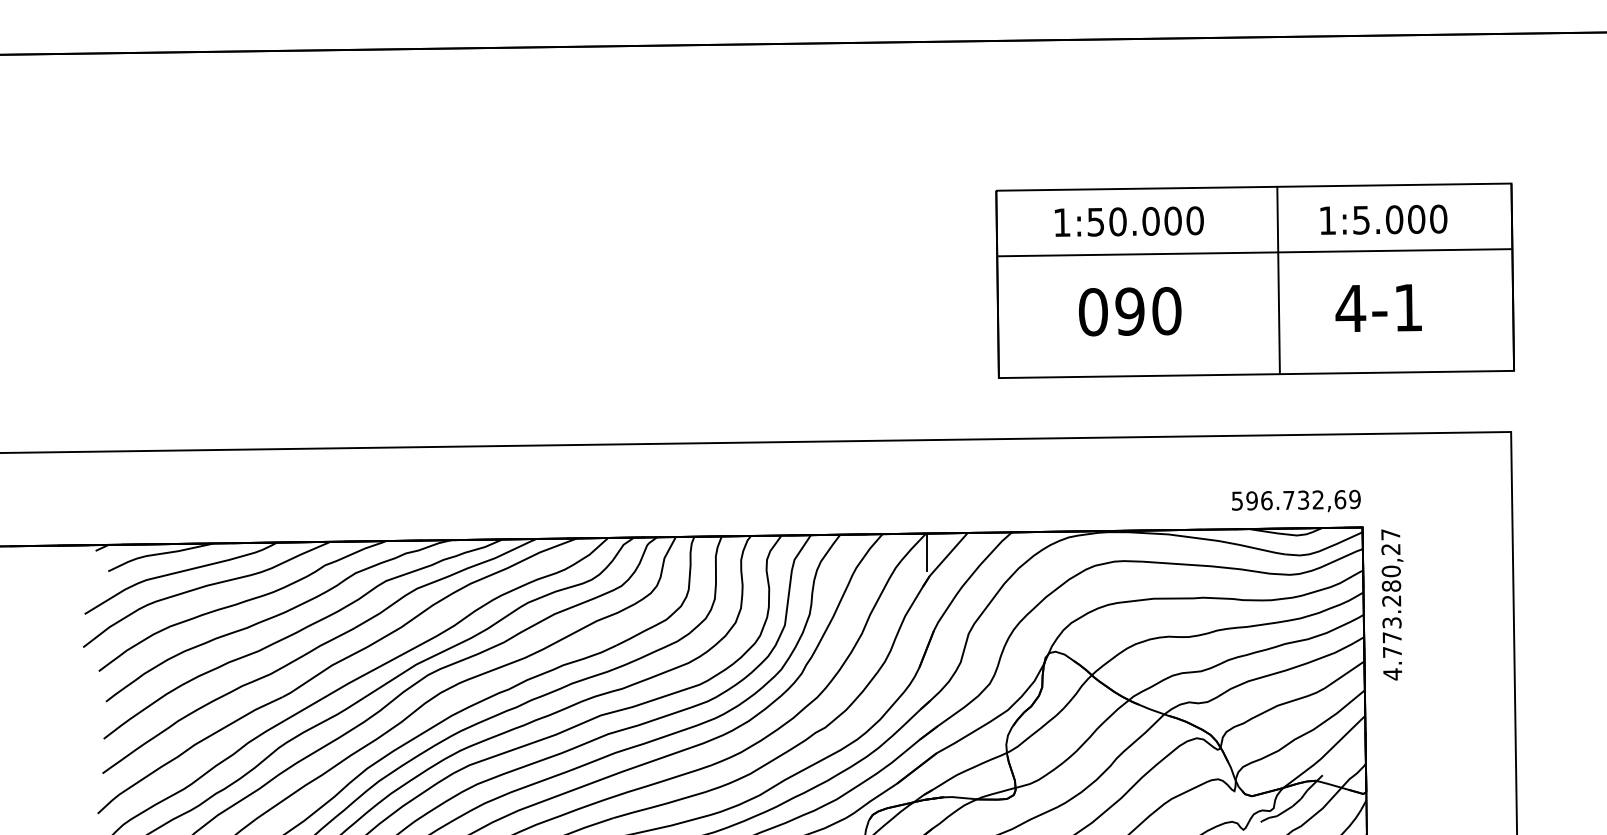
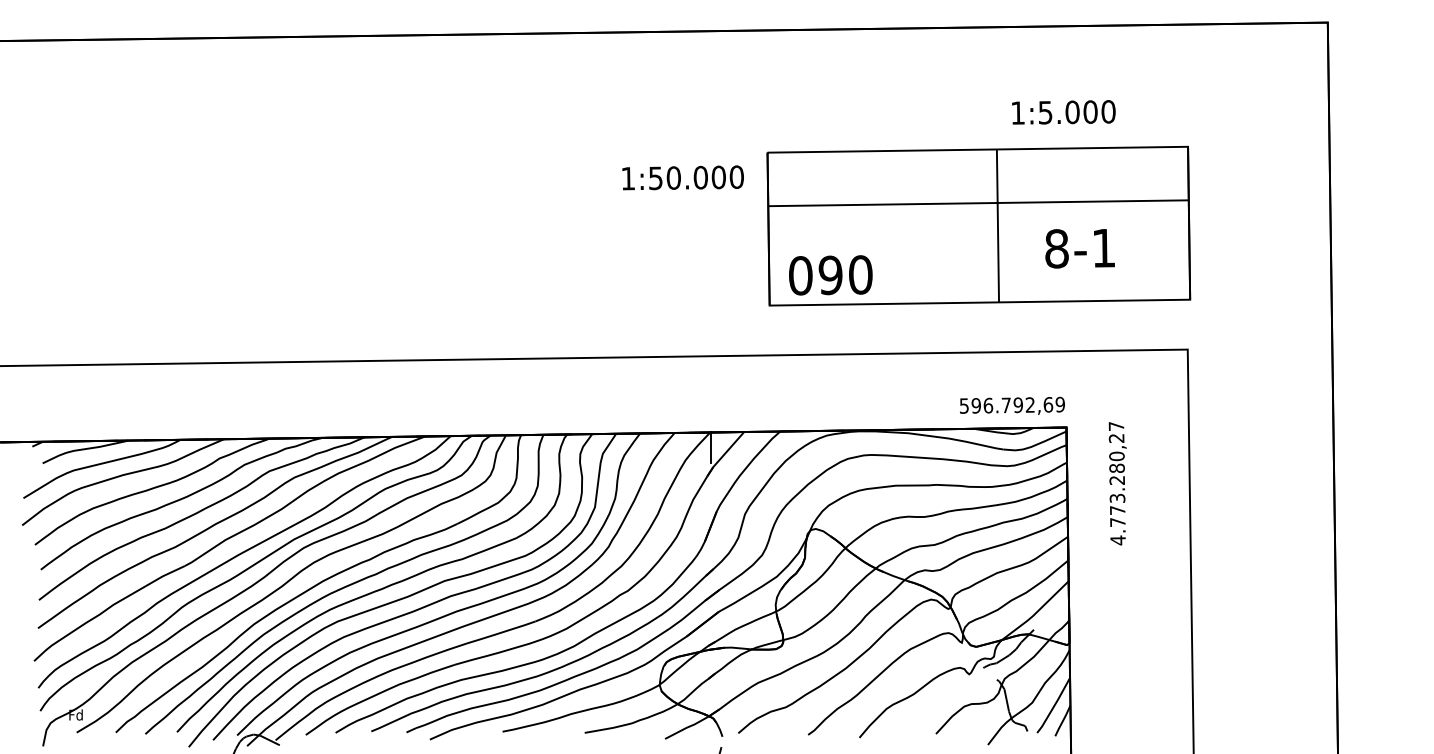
text: (1383, 219) -> (1063, 112), moved
text: (1128, 221) -> (682, 177), moved
text: (1350, 308) -> (1056, 248), 4-1 -> 8-1
text: (1129, 311) -> (830, 275), moved
text: (1302, 499) -> (1017, 404), 596.732,69 -> 596.792,69
text: (1391, 604) -> (1117, 483), moved

